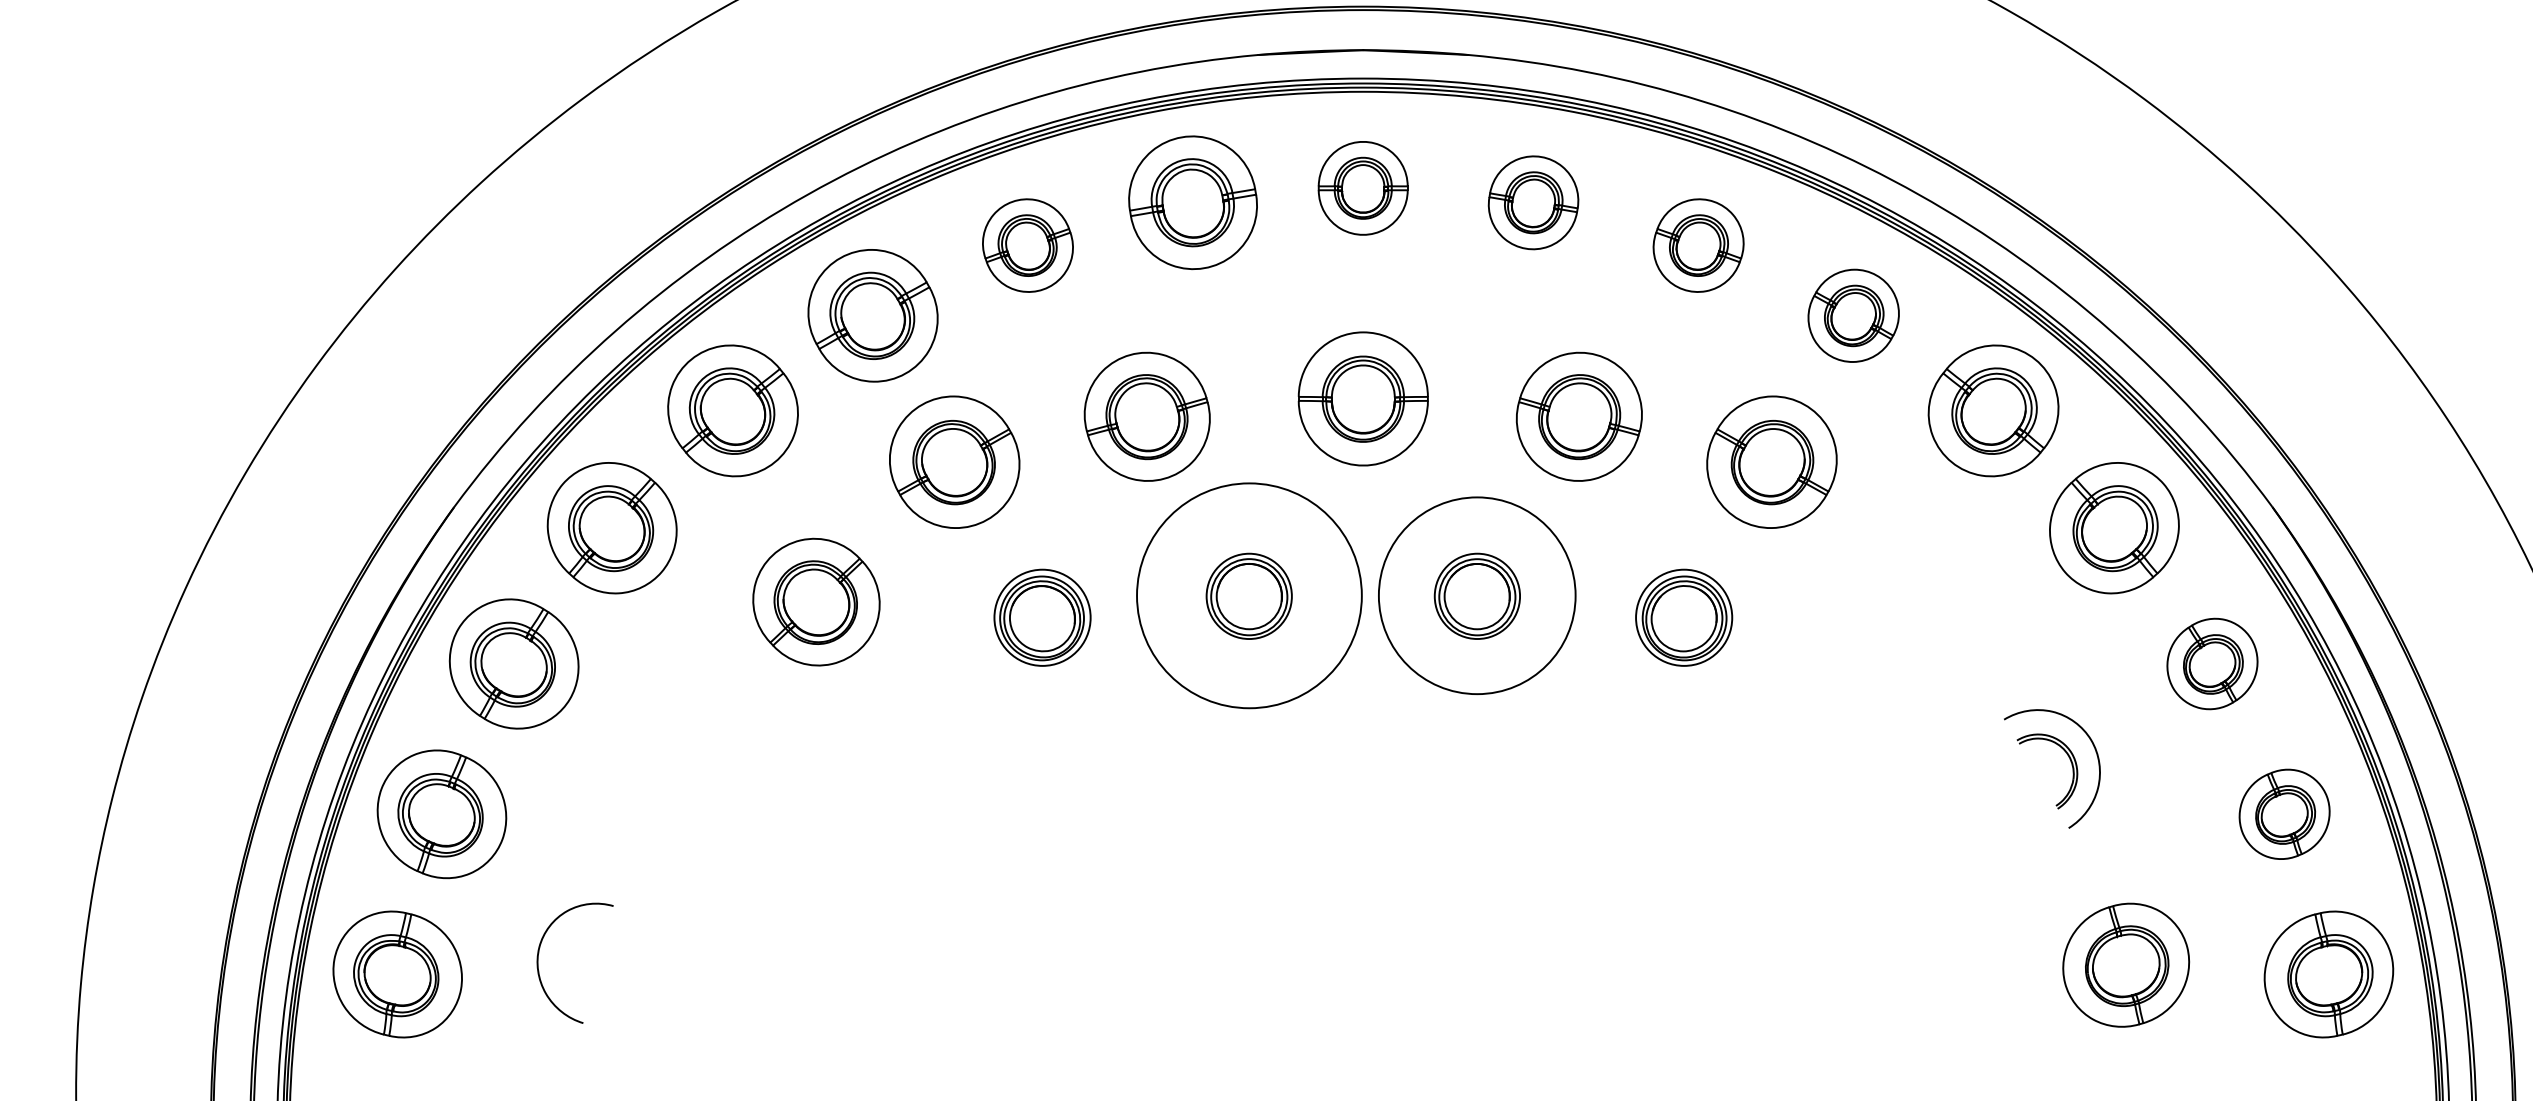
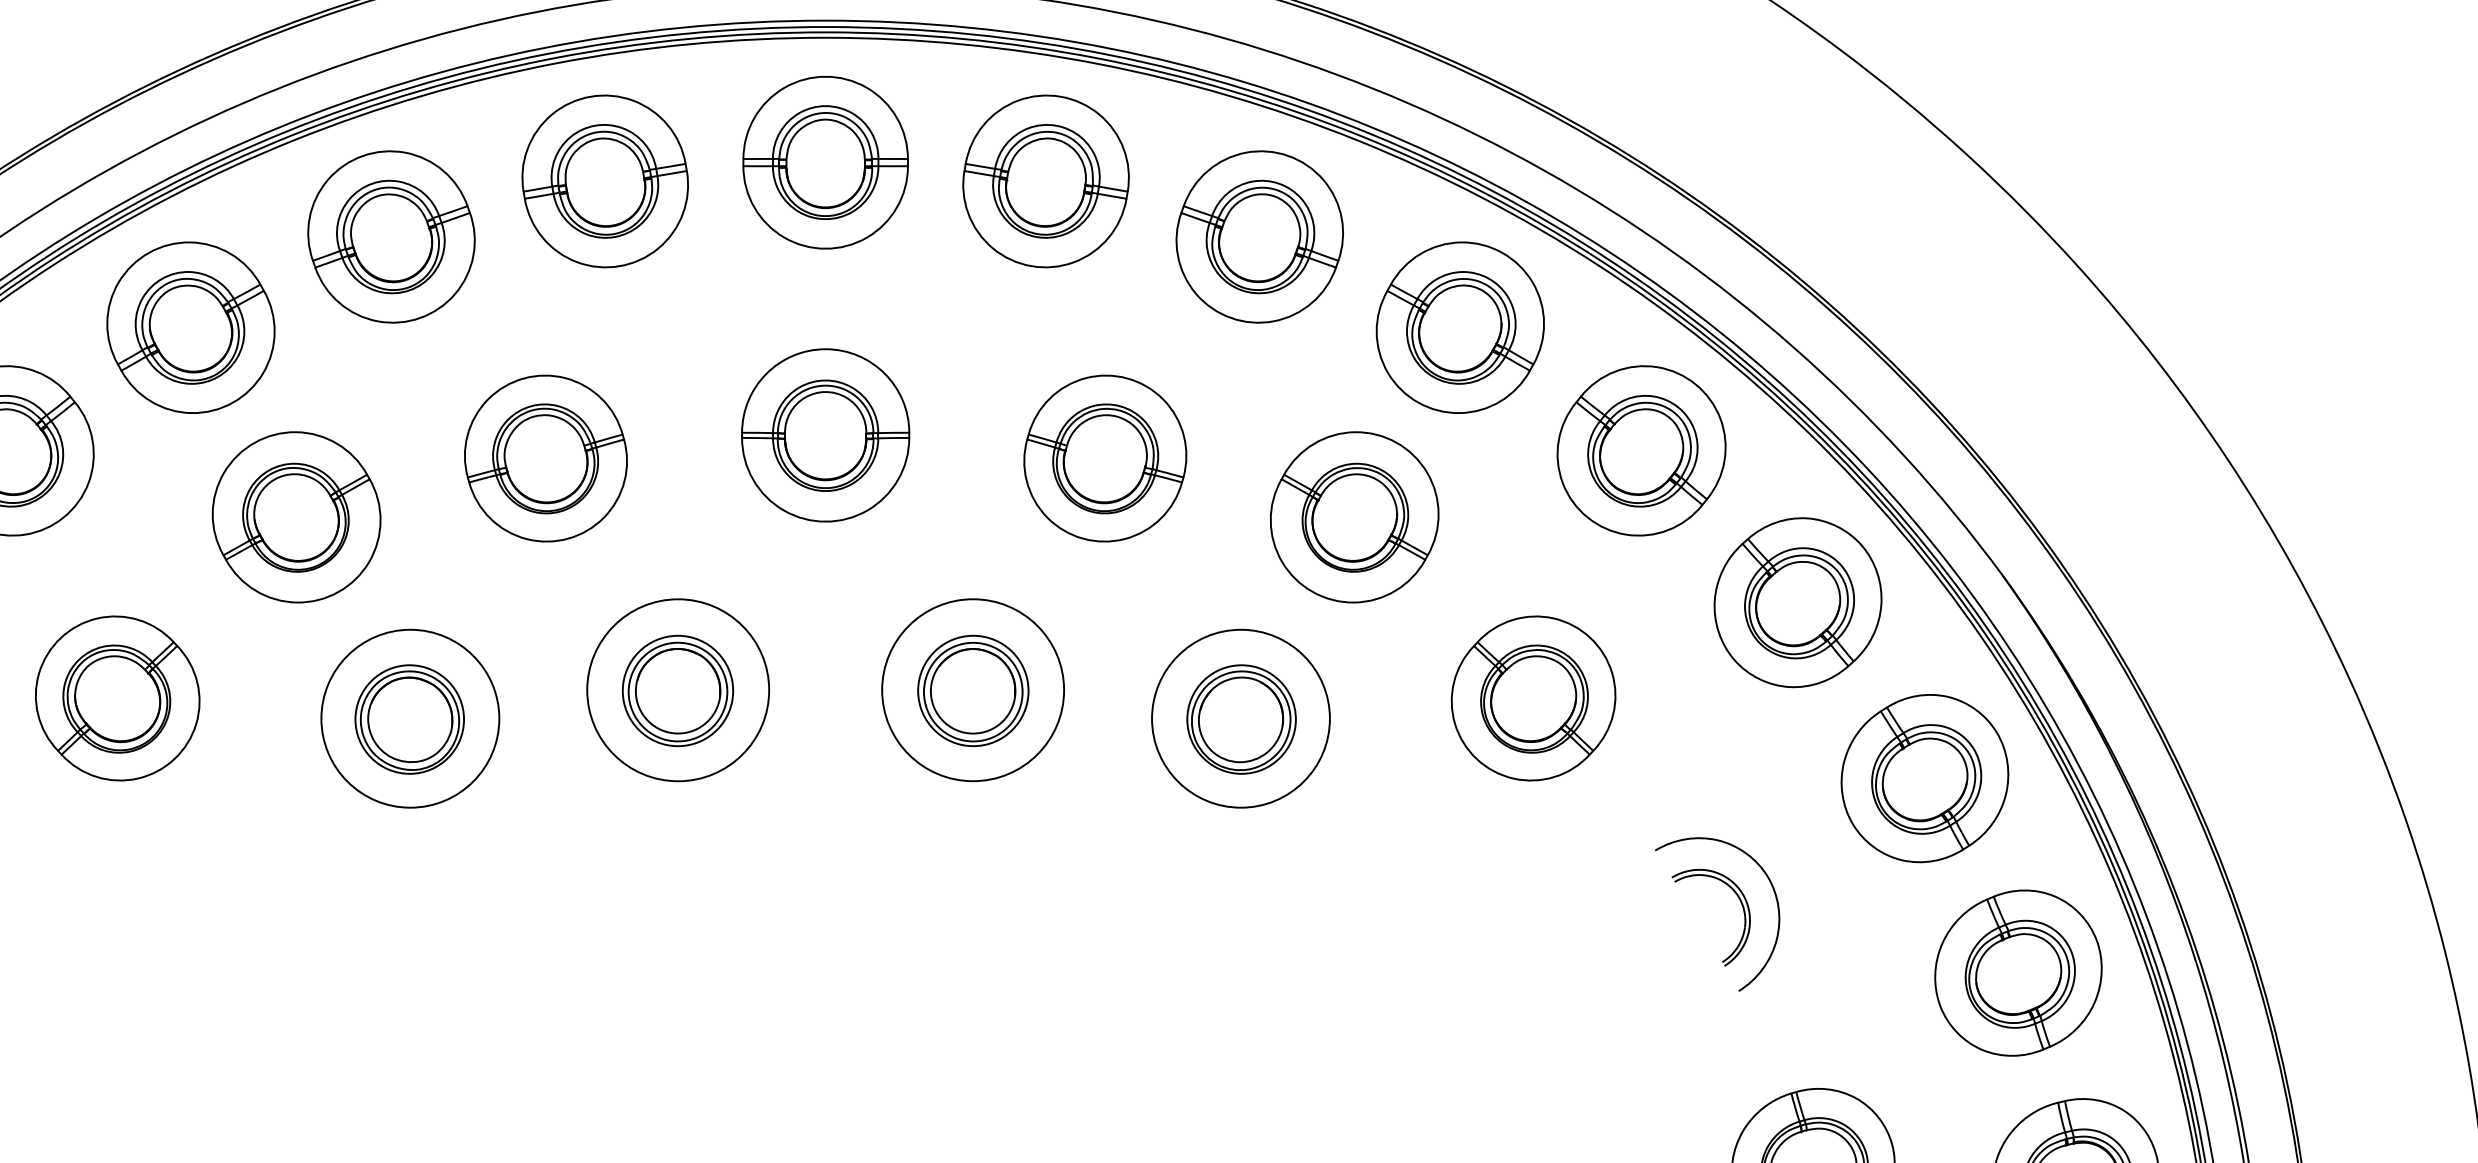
part: (1362, 188) -> (824, 162), size x1.43
part: (1533, 202) -> (1045, 181), size x1.43
part: (1027, 245) -> (390, 236), size x1.43
part: (1698, 245) -> (1259, 236), size x1.43
part: (1853, 315) -> (1460, 327), size x1.43
circle: (1249, 595) -> (678, 689), size x0.62
circle: (1476, 595) -> (972, 689), size x0.71
part: (1910, 601) -> (1534, 697), added
circle: (1042, 617) -> (410, 718), size x1.43
circle: (1683, 617) -> (1240, 718), size x1.43
part: (2212, 663) -> (1924, 777), size x1.43
part: (2284, 814) -> (2018, 973), size x1.43

